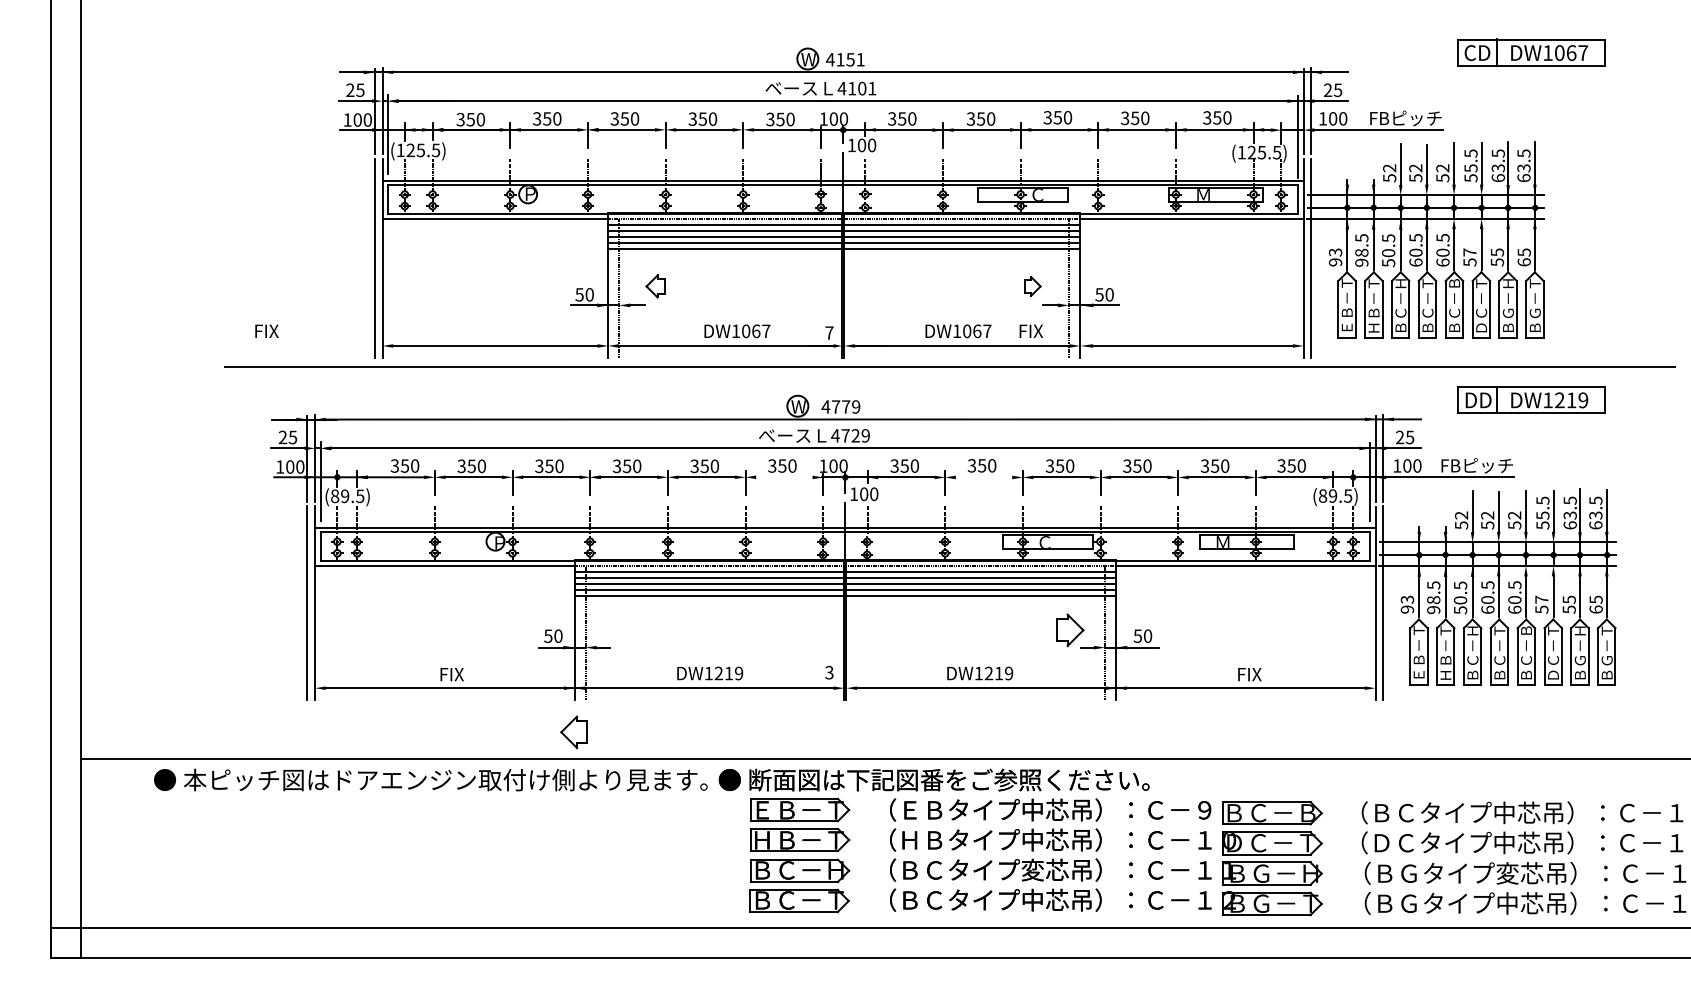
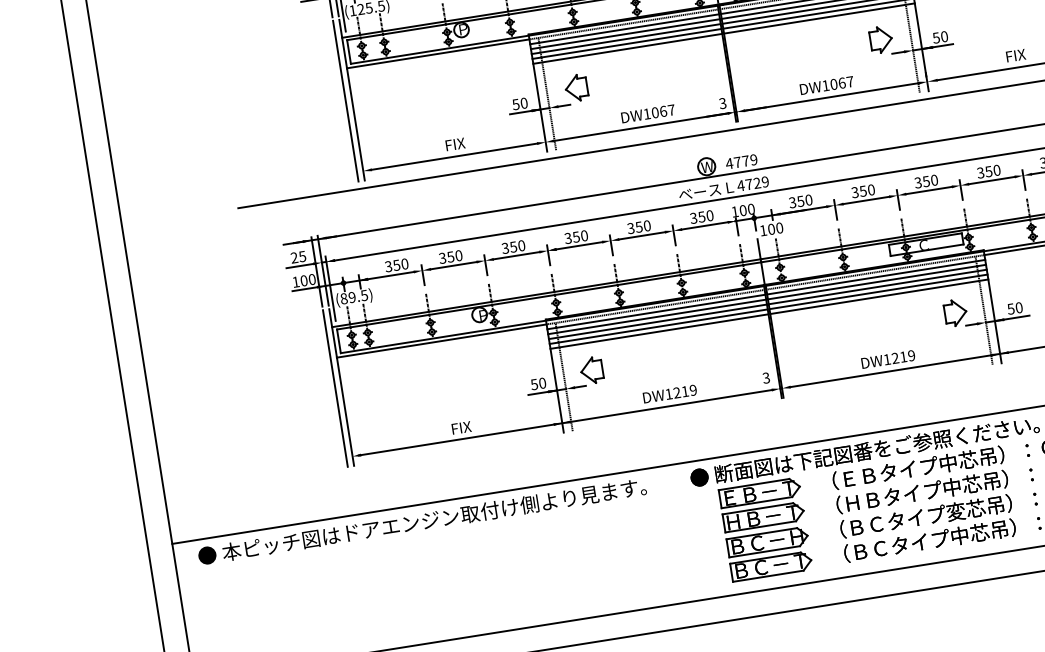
part: (655, 286) -> (576, 88), size x1.43
part: (1032, 286) -> (881, 39), size x1.67
text: (266, 330) -> (455, 143), moved
text: (1030, 330) -> (1015, 55), moved
text: (829, 332) -> (722, 103), 7 -> 3
line: (784, 477) -> (705, 226), added
line: (983, 477) -> (865, 200), added
part: (573, 731) -> (591, 370), moved
text: (430, 779) -> (421, 521), moved

